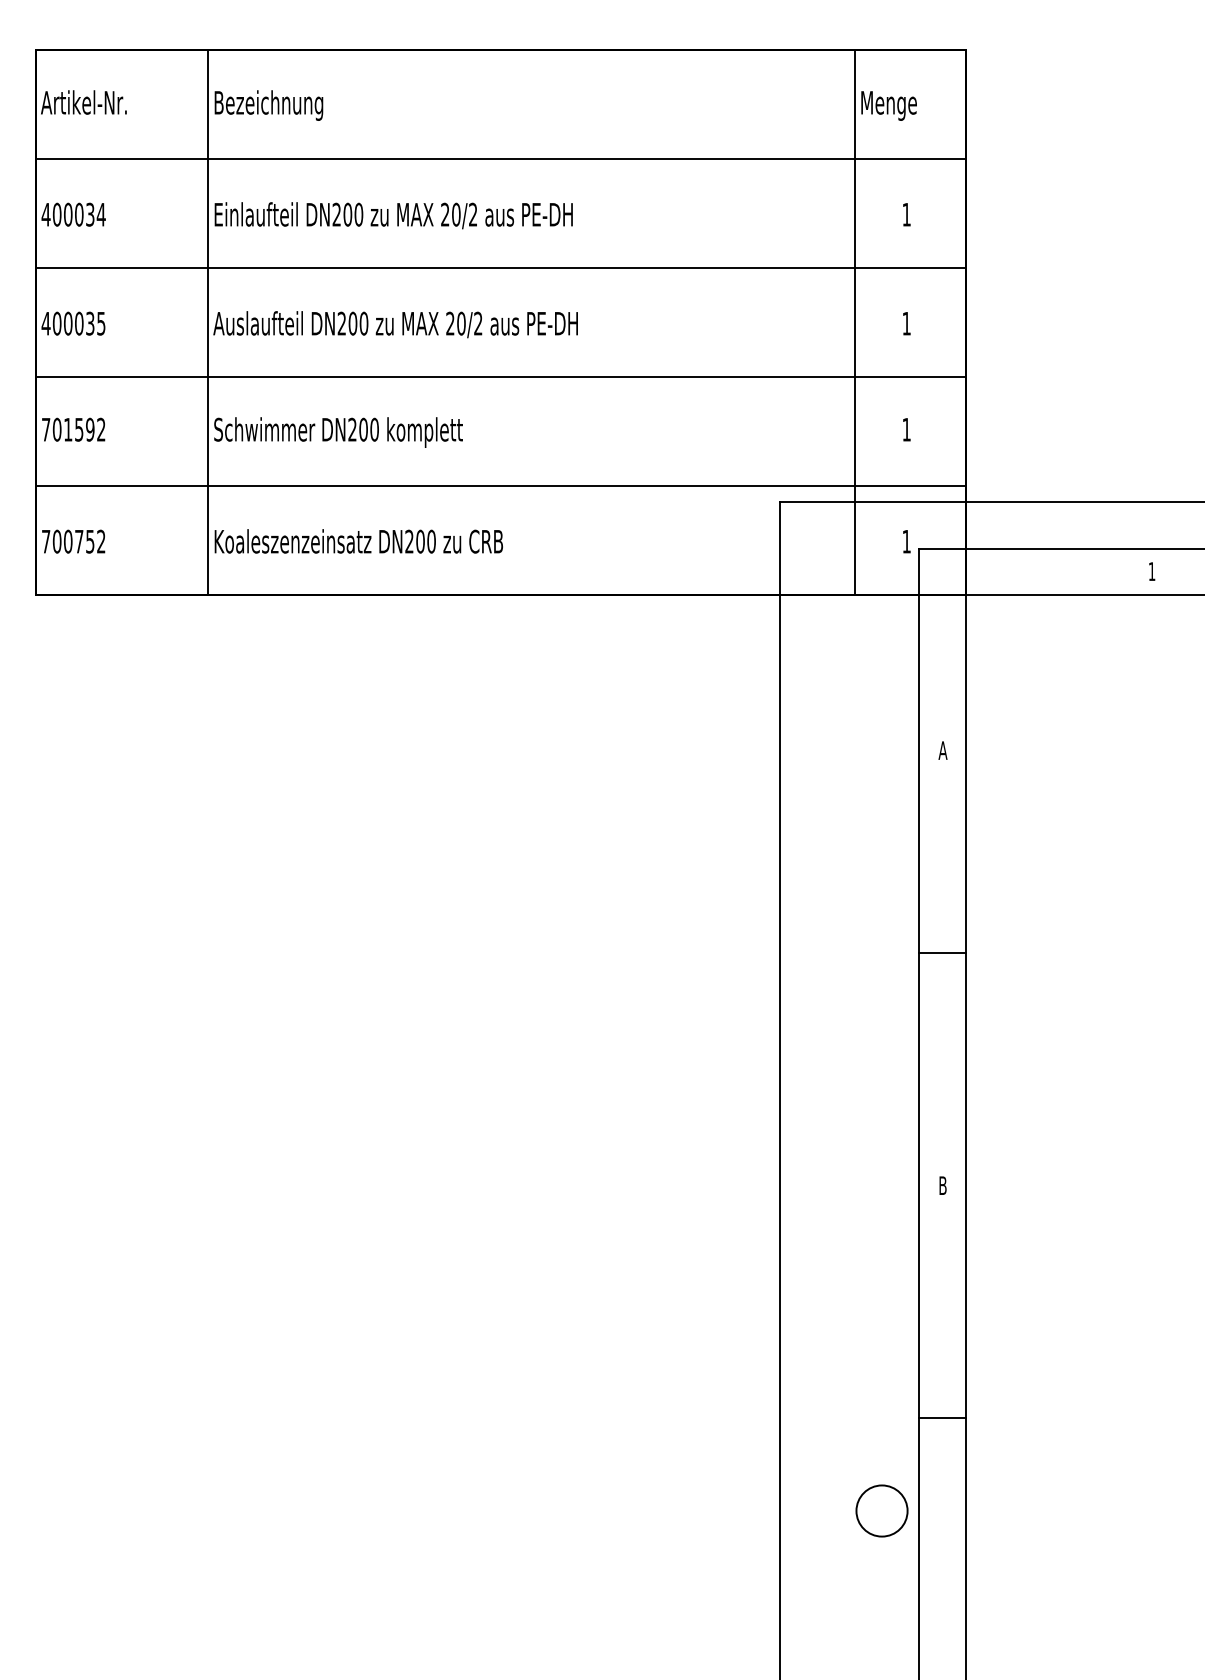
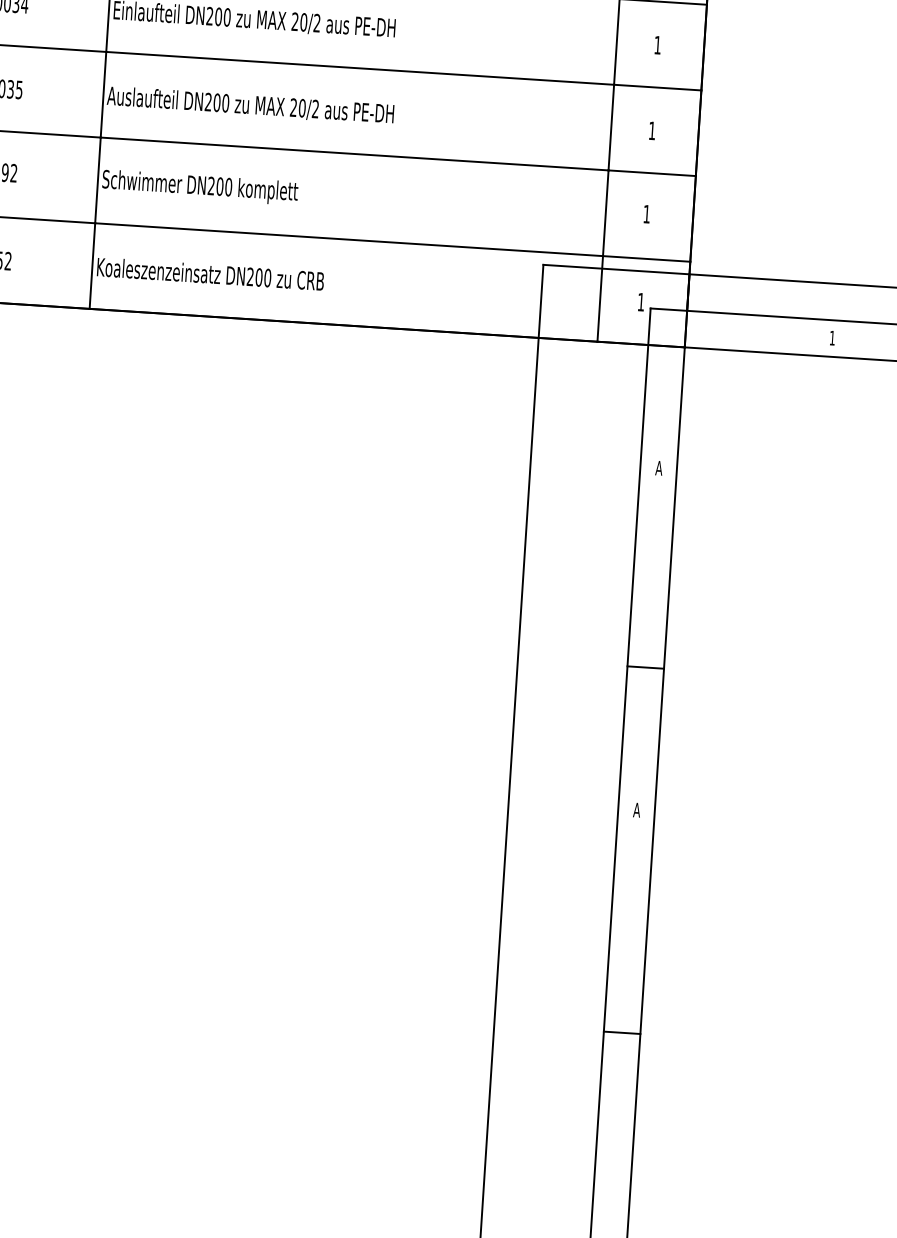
line: (942, 953) -> (645, 667), moved
text: (942, 1185) -> (636, 809), B -> A
line: (942, 1418) -> (622, 1033), moved
circle: (881, 1510) -> (572, 1062), removed

